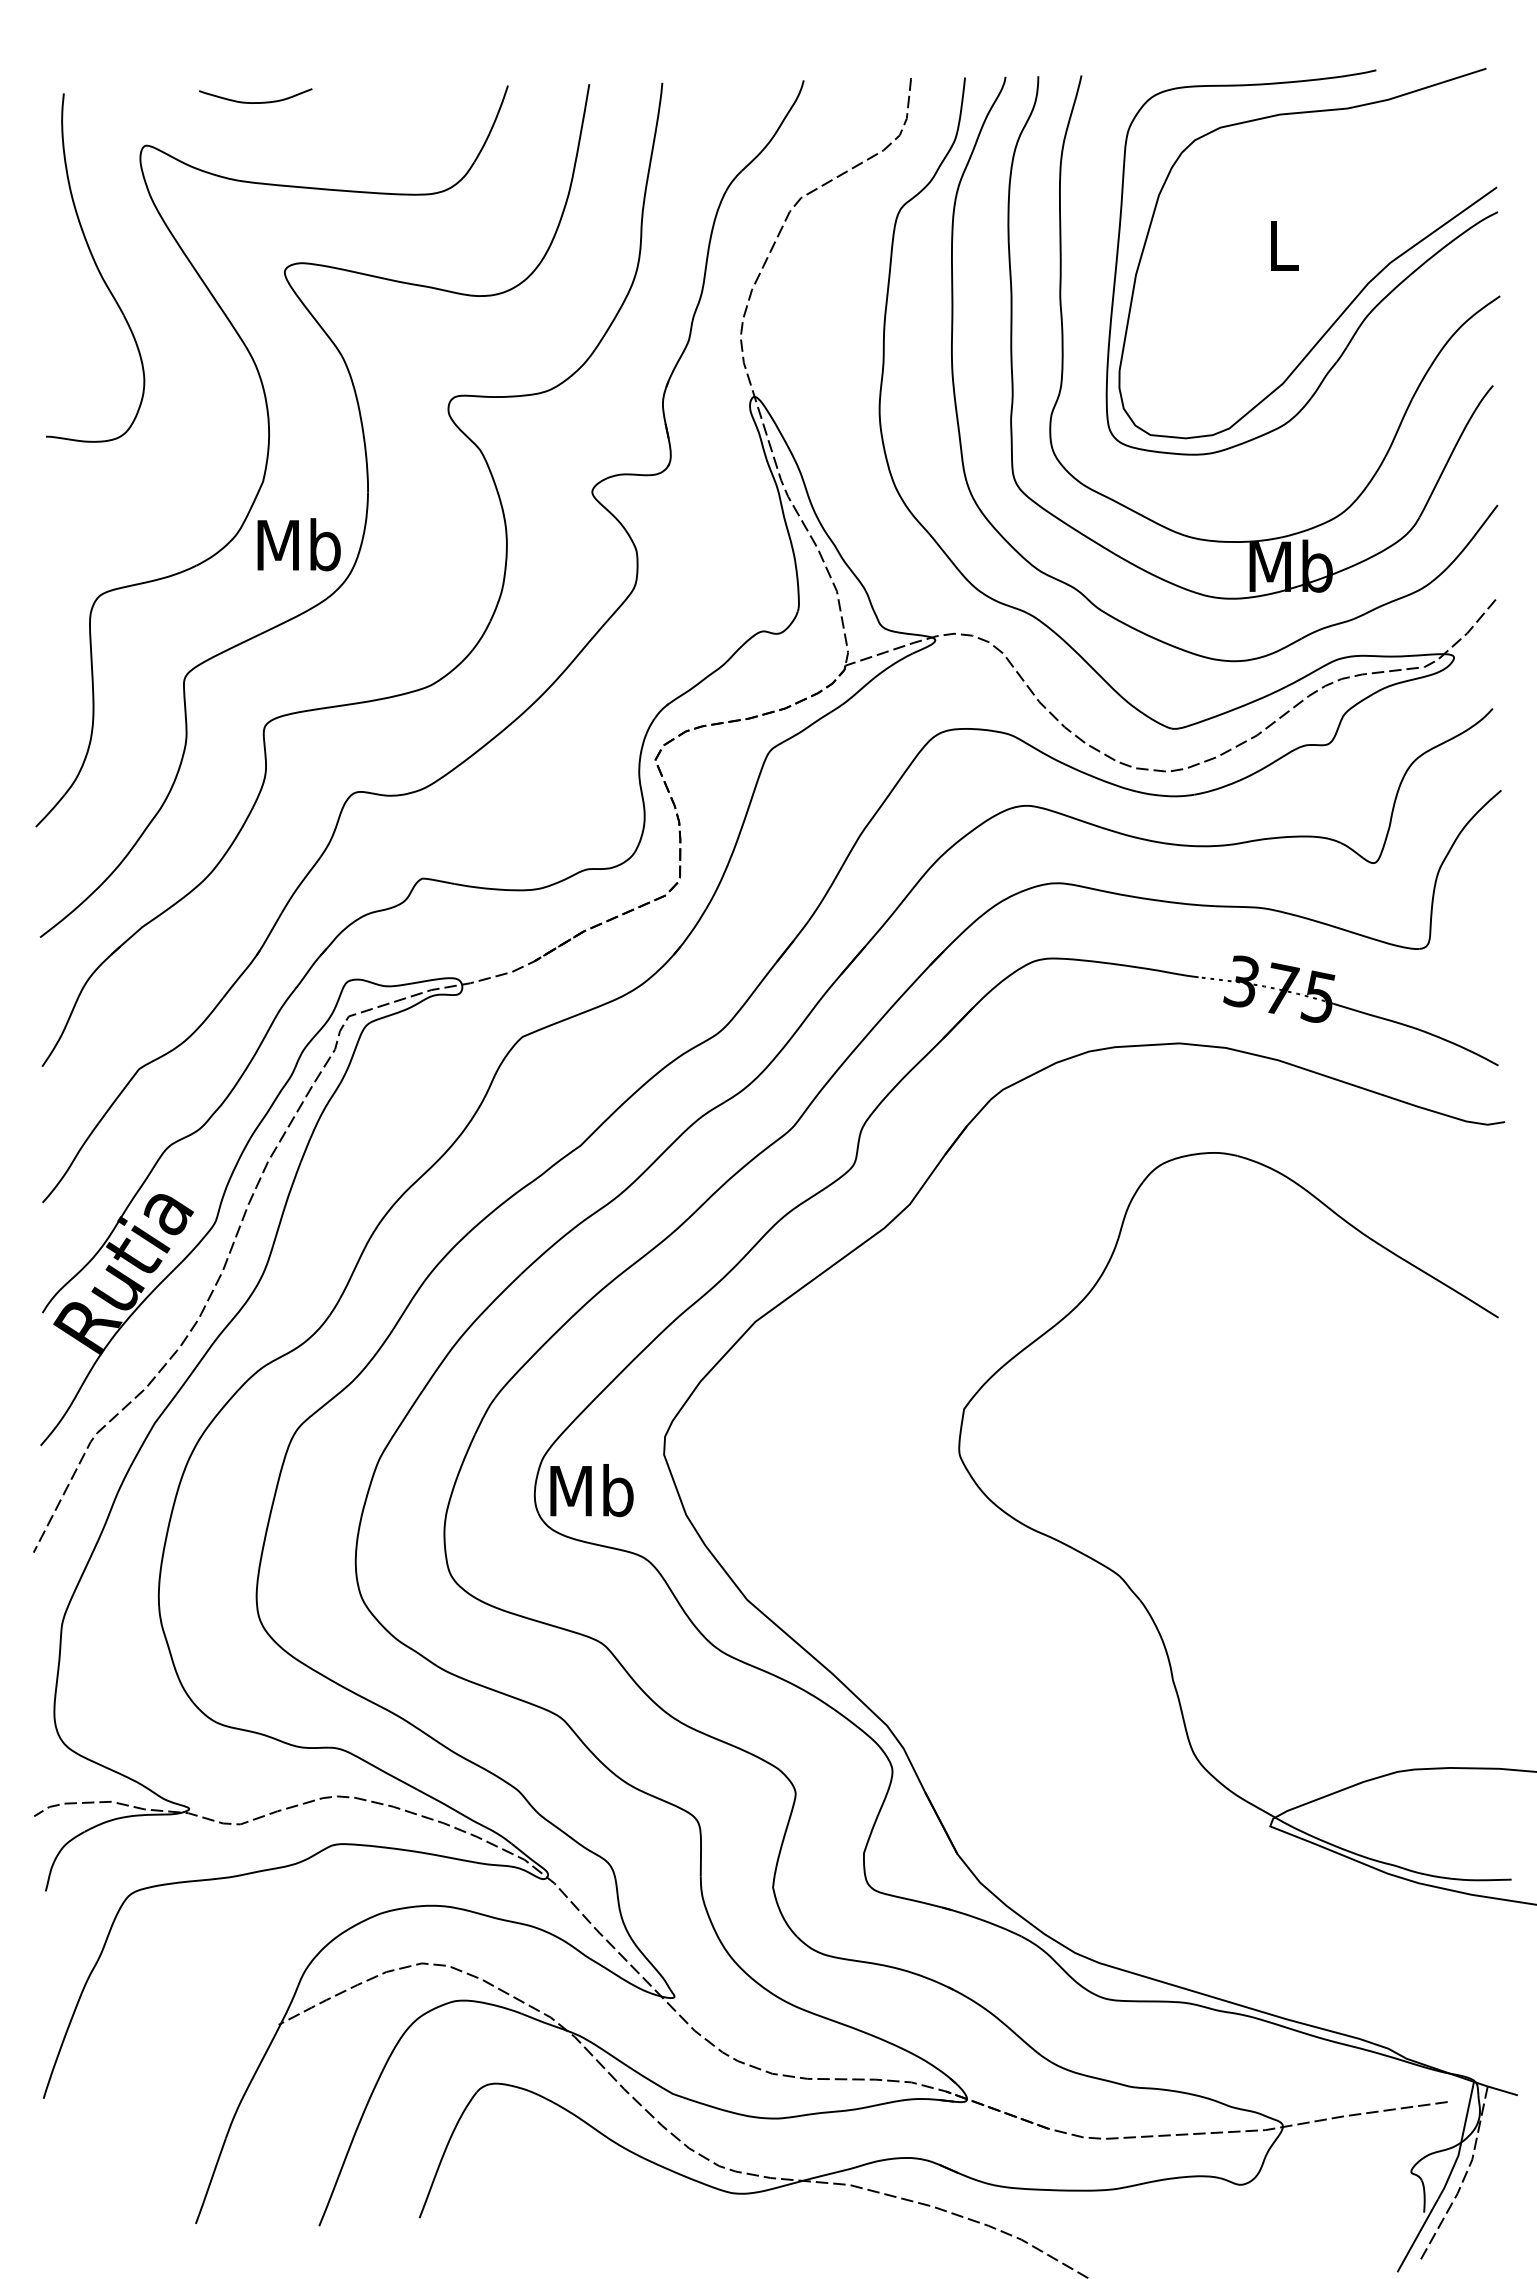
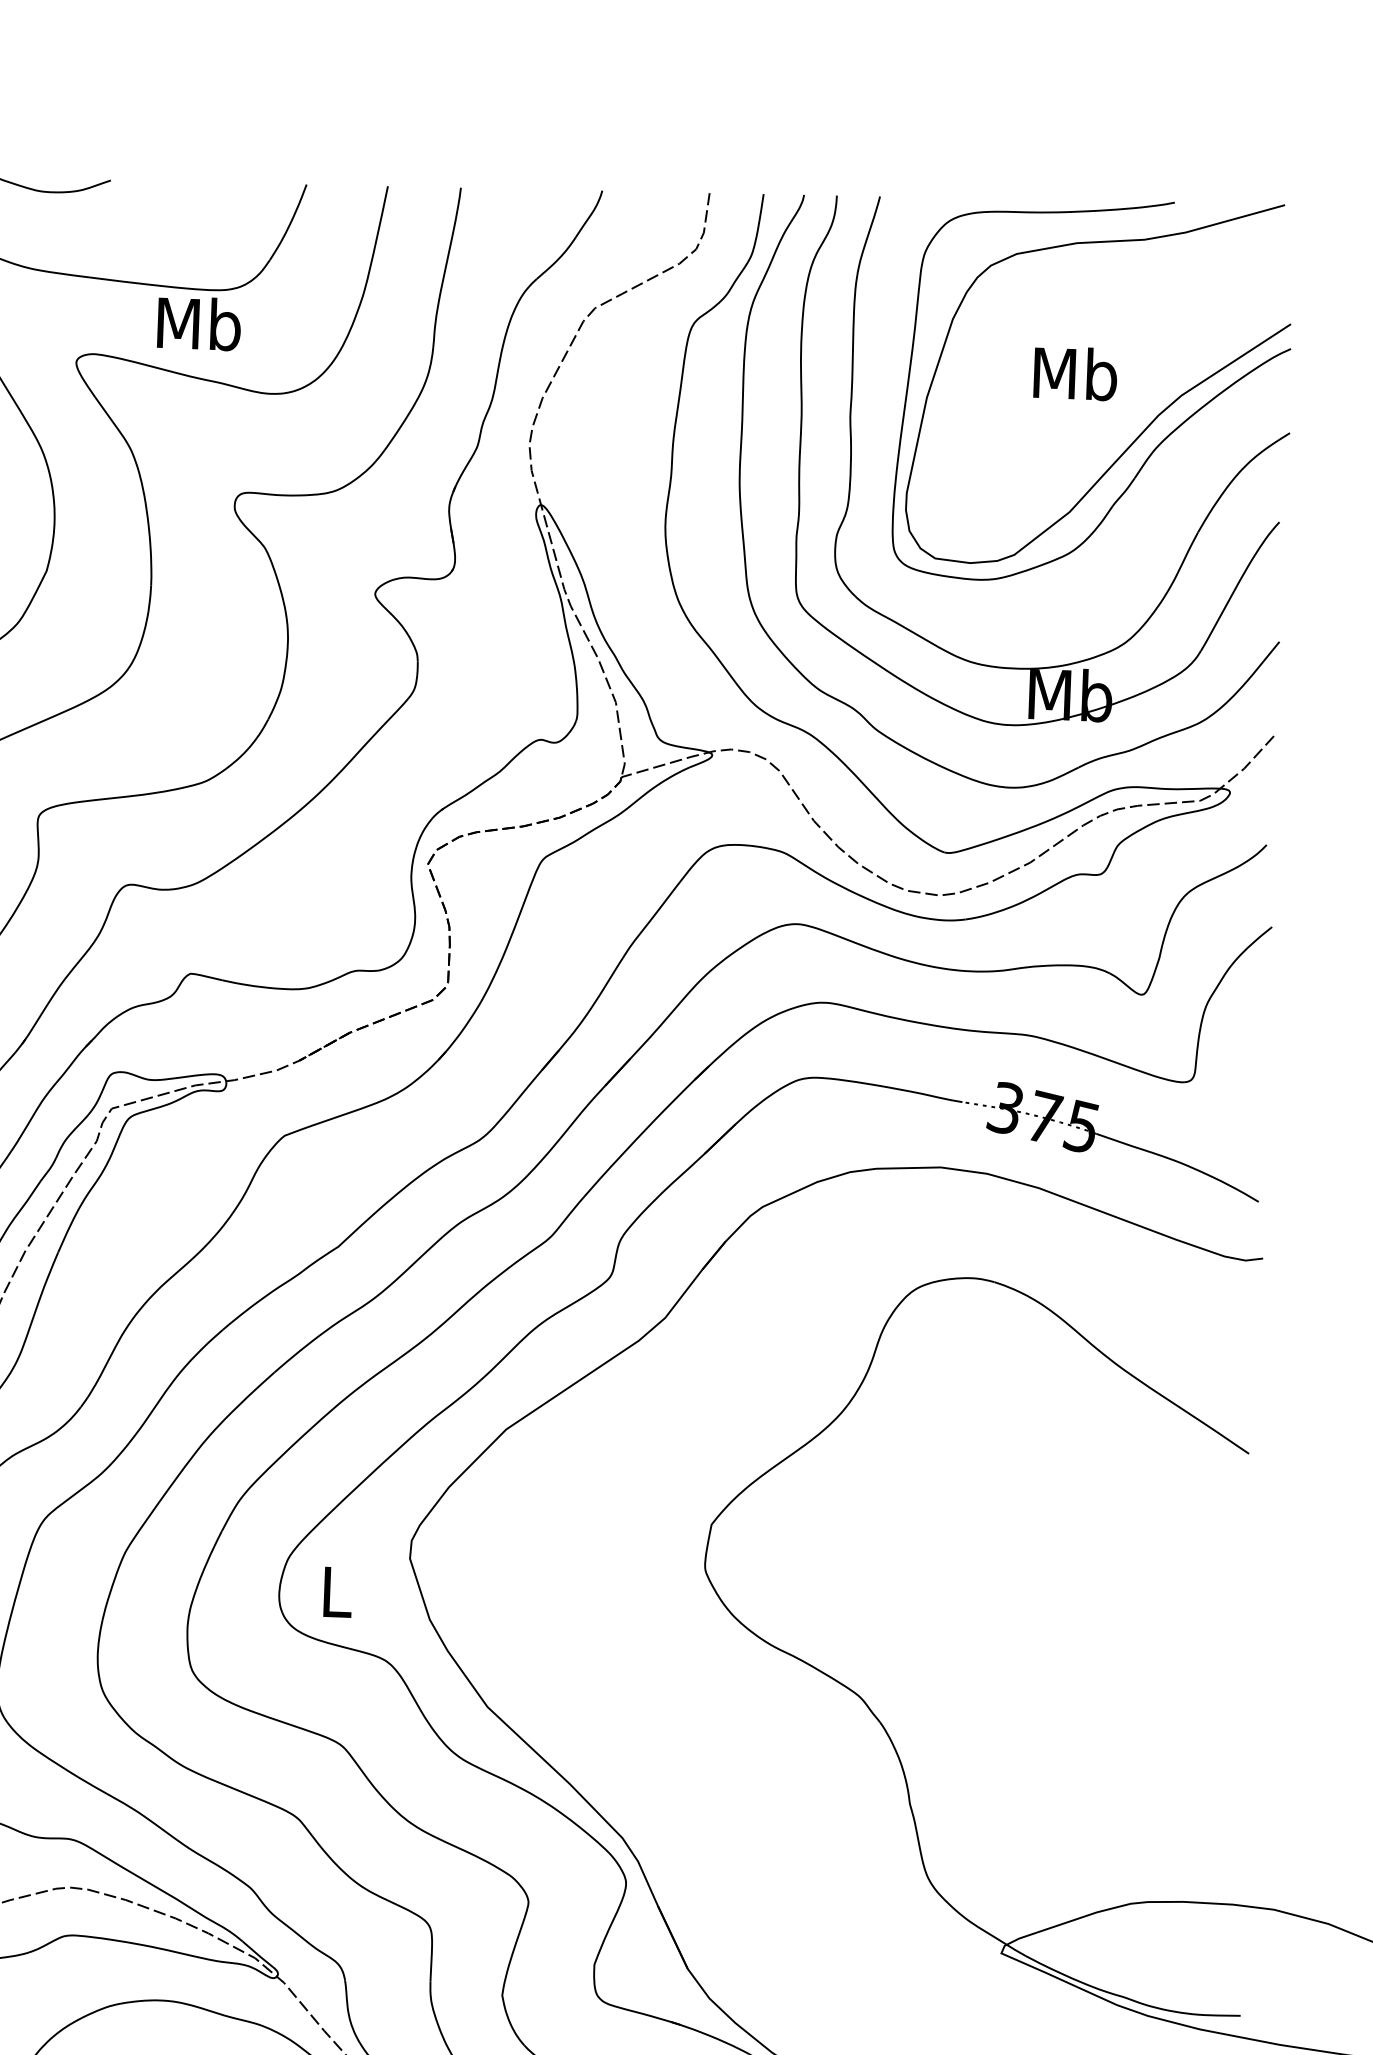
text: (1283, 244) -> (1075, 373), L -> Mb
text: (298, 544) -> (198, 323), moved
text: (591, 1490) -> (336, 1591), Mb -> L

